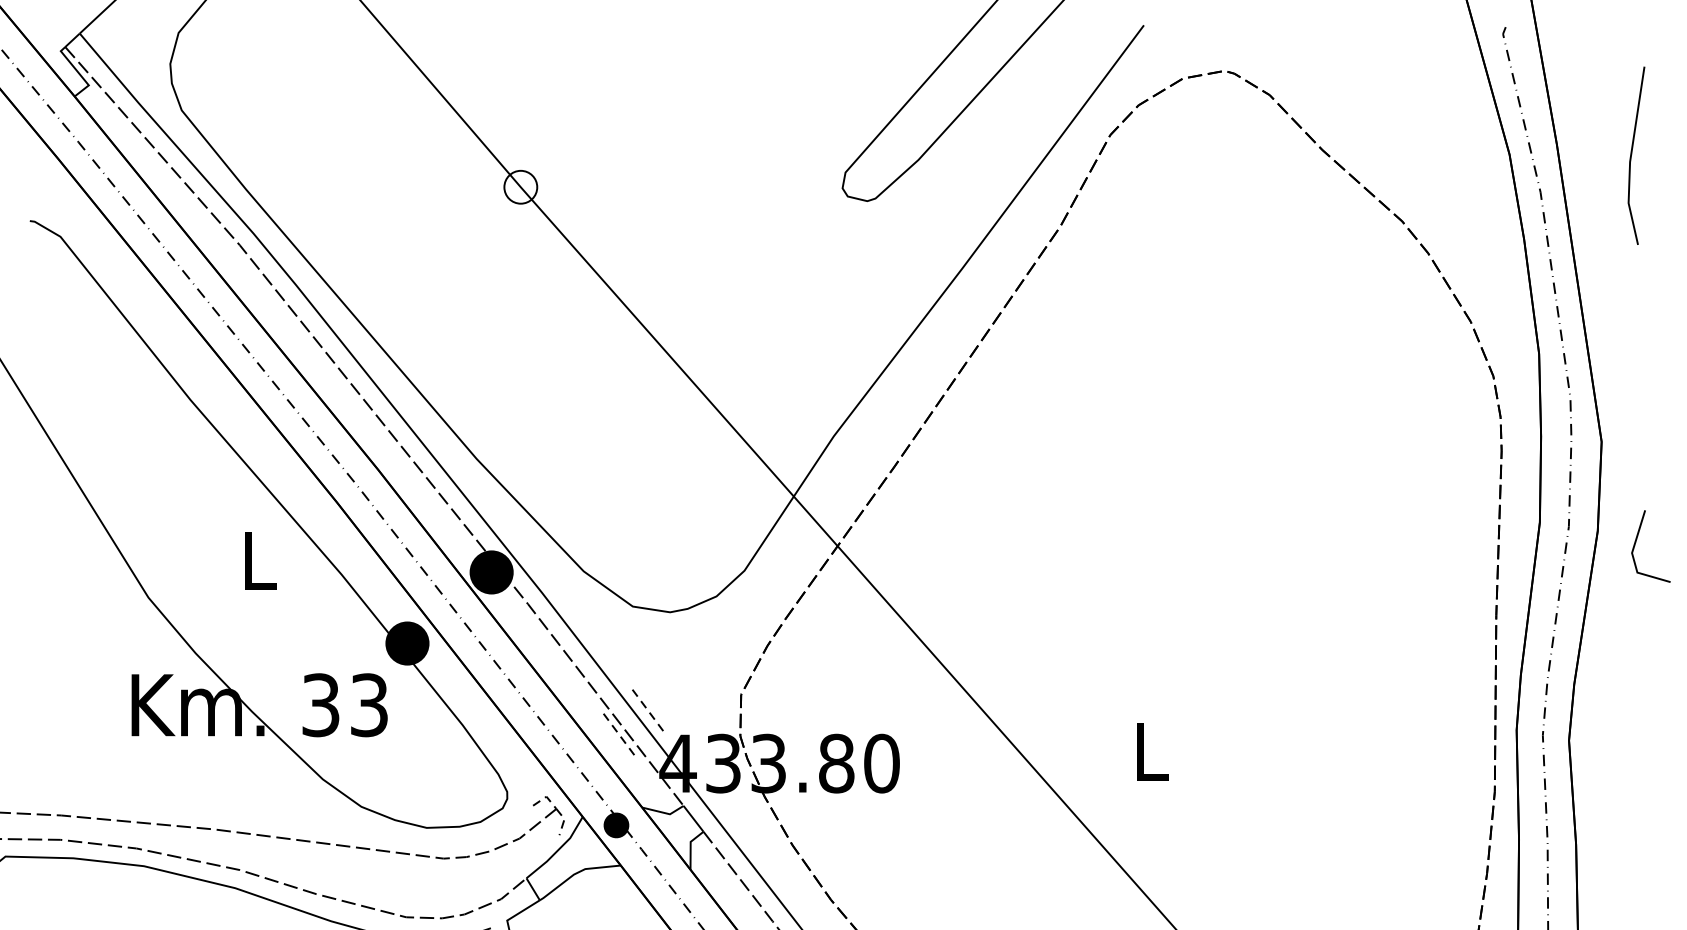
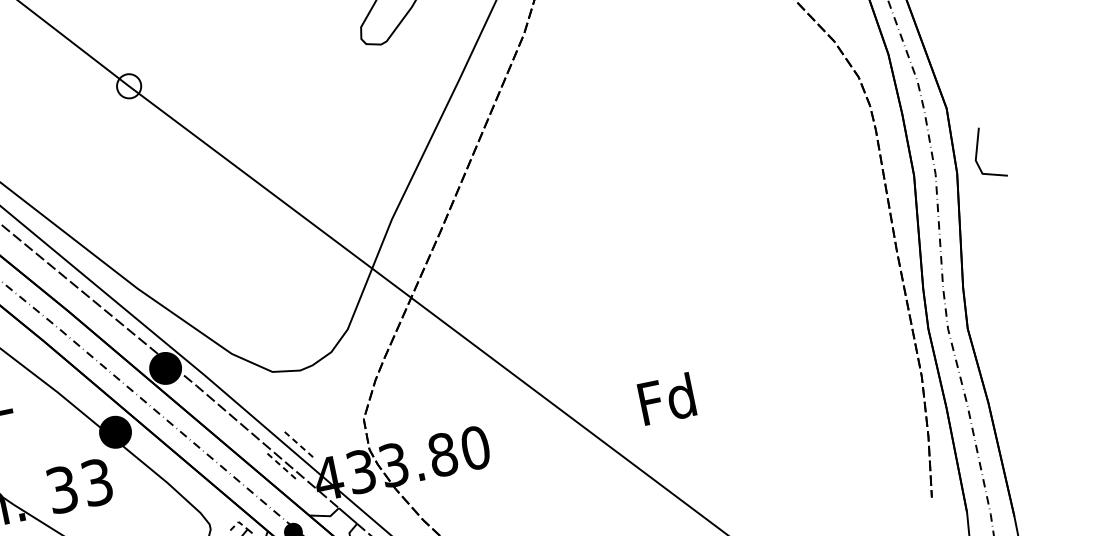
line: (1636, 542) -> (977, 152), moved
text: (1149, 751) -> (666, 399), L -> Fd

